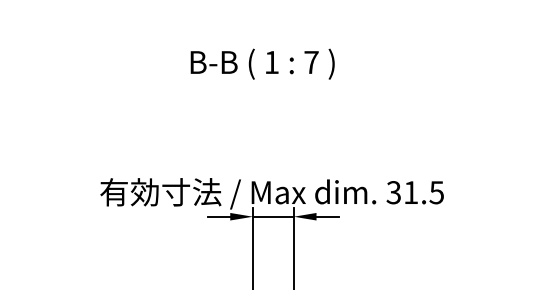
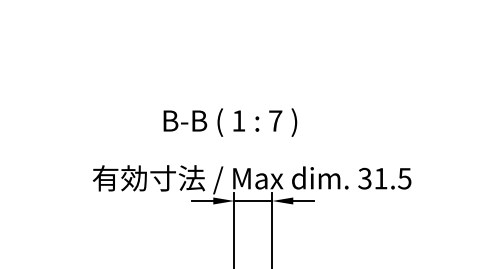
text: (262, 64) -> (230, 122), moved

